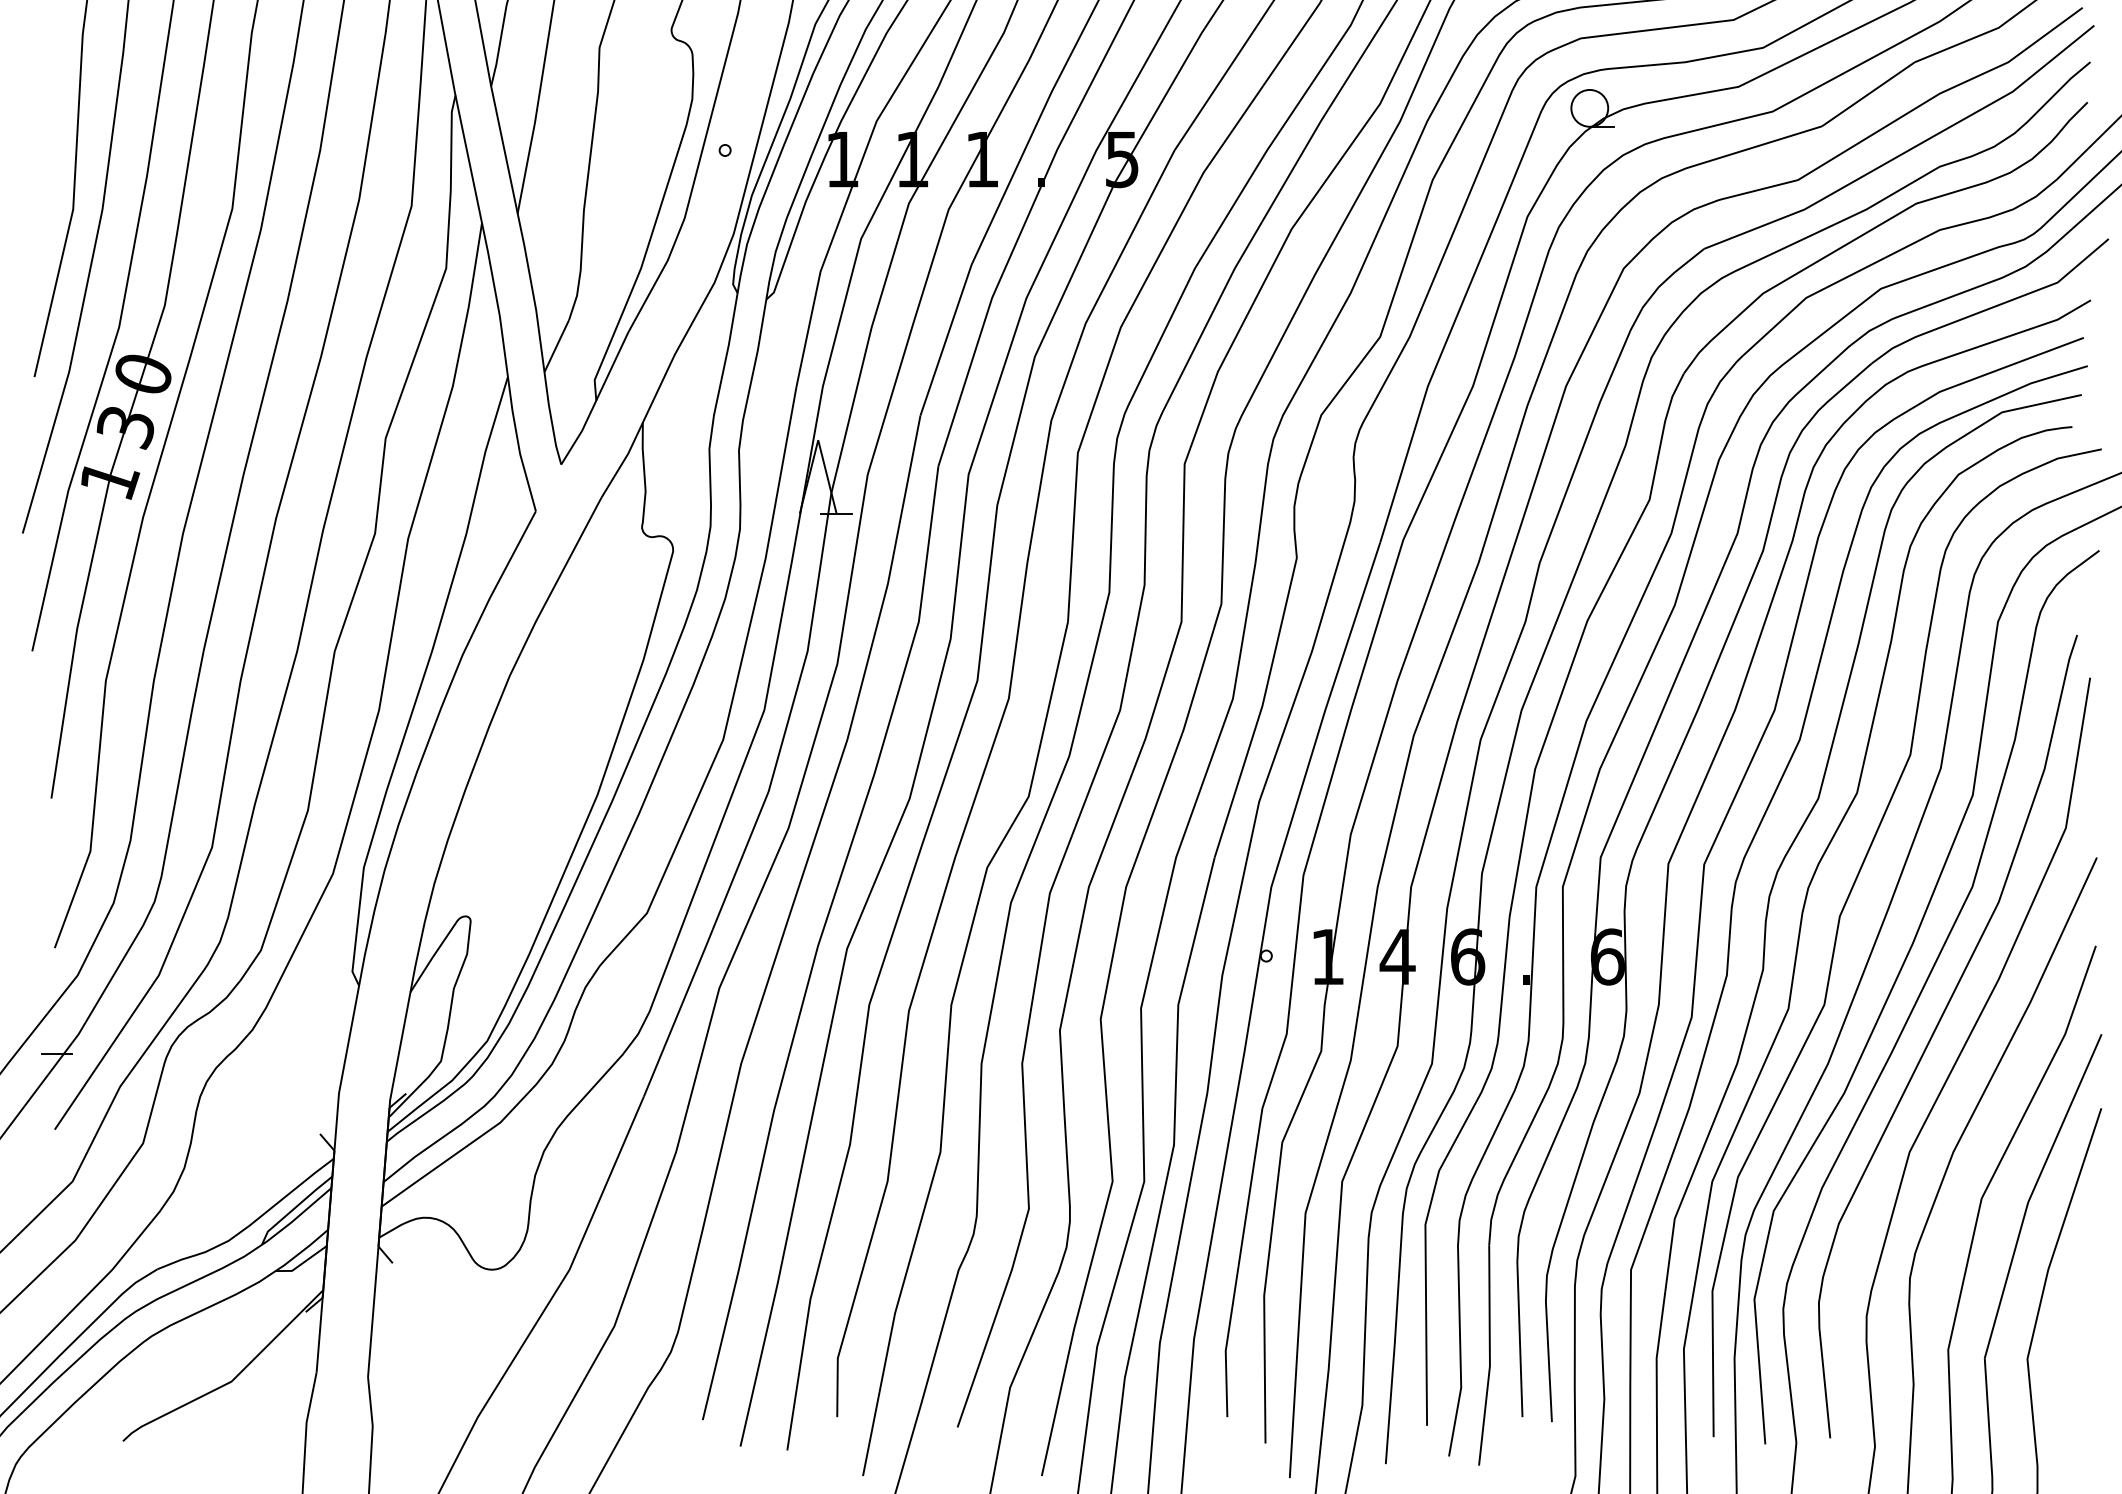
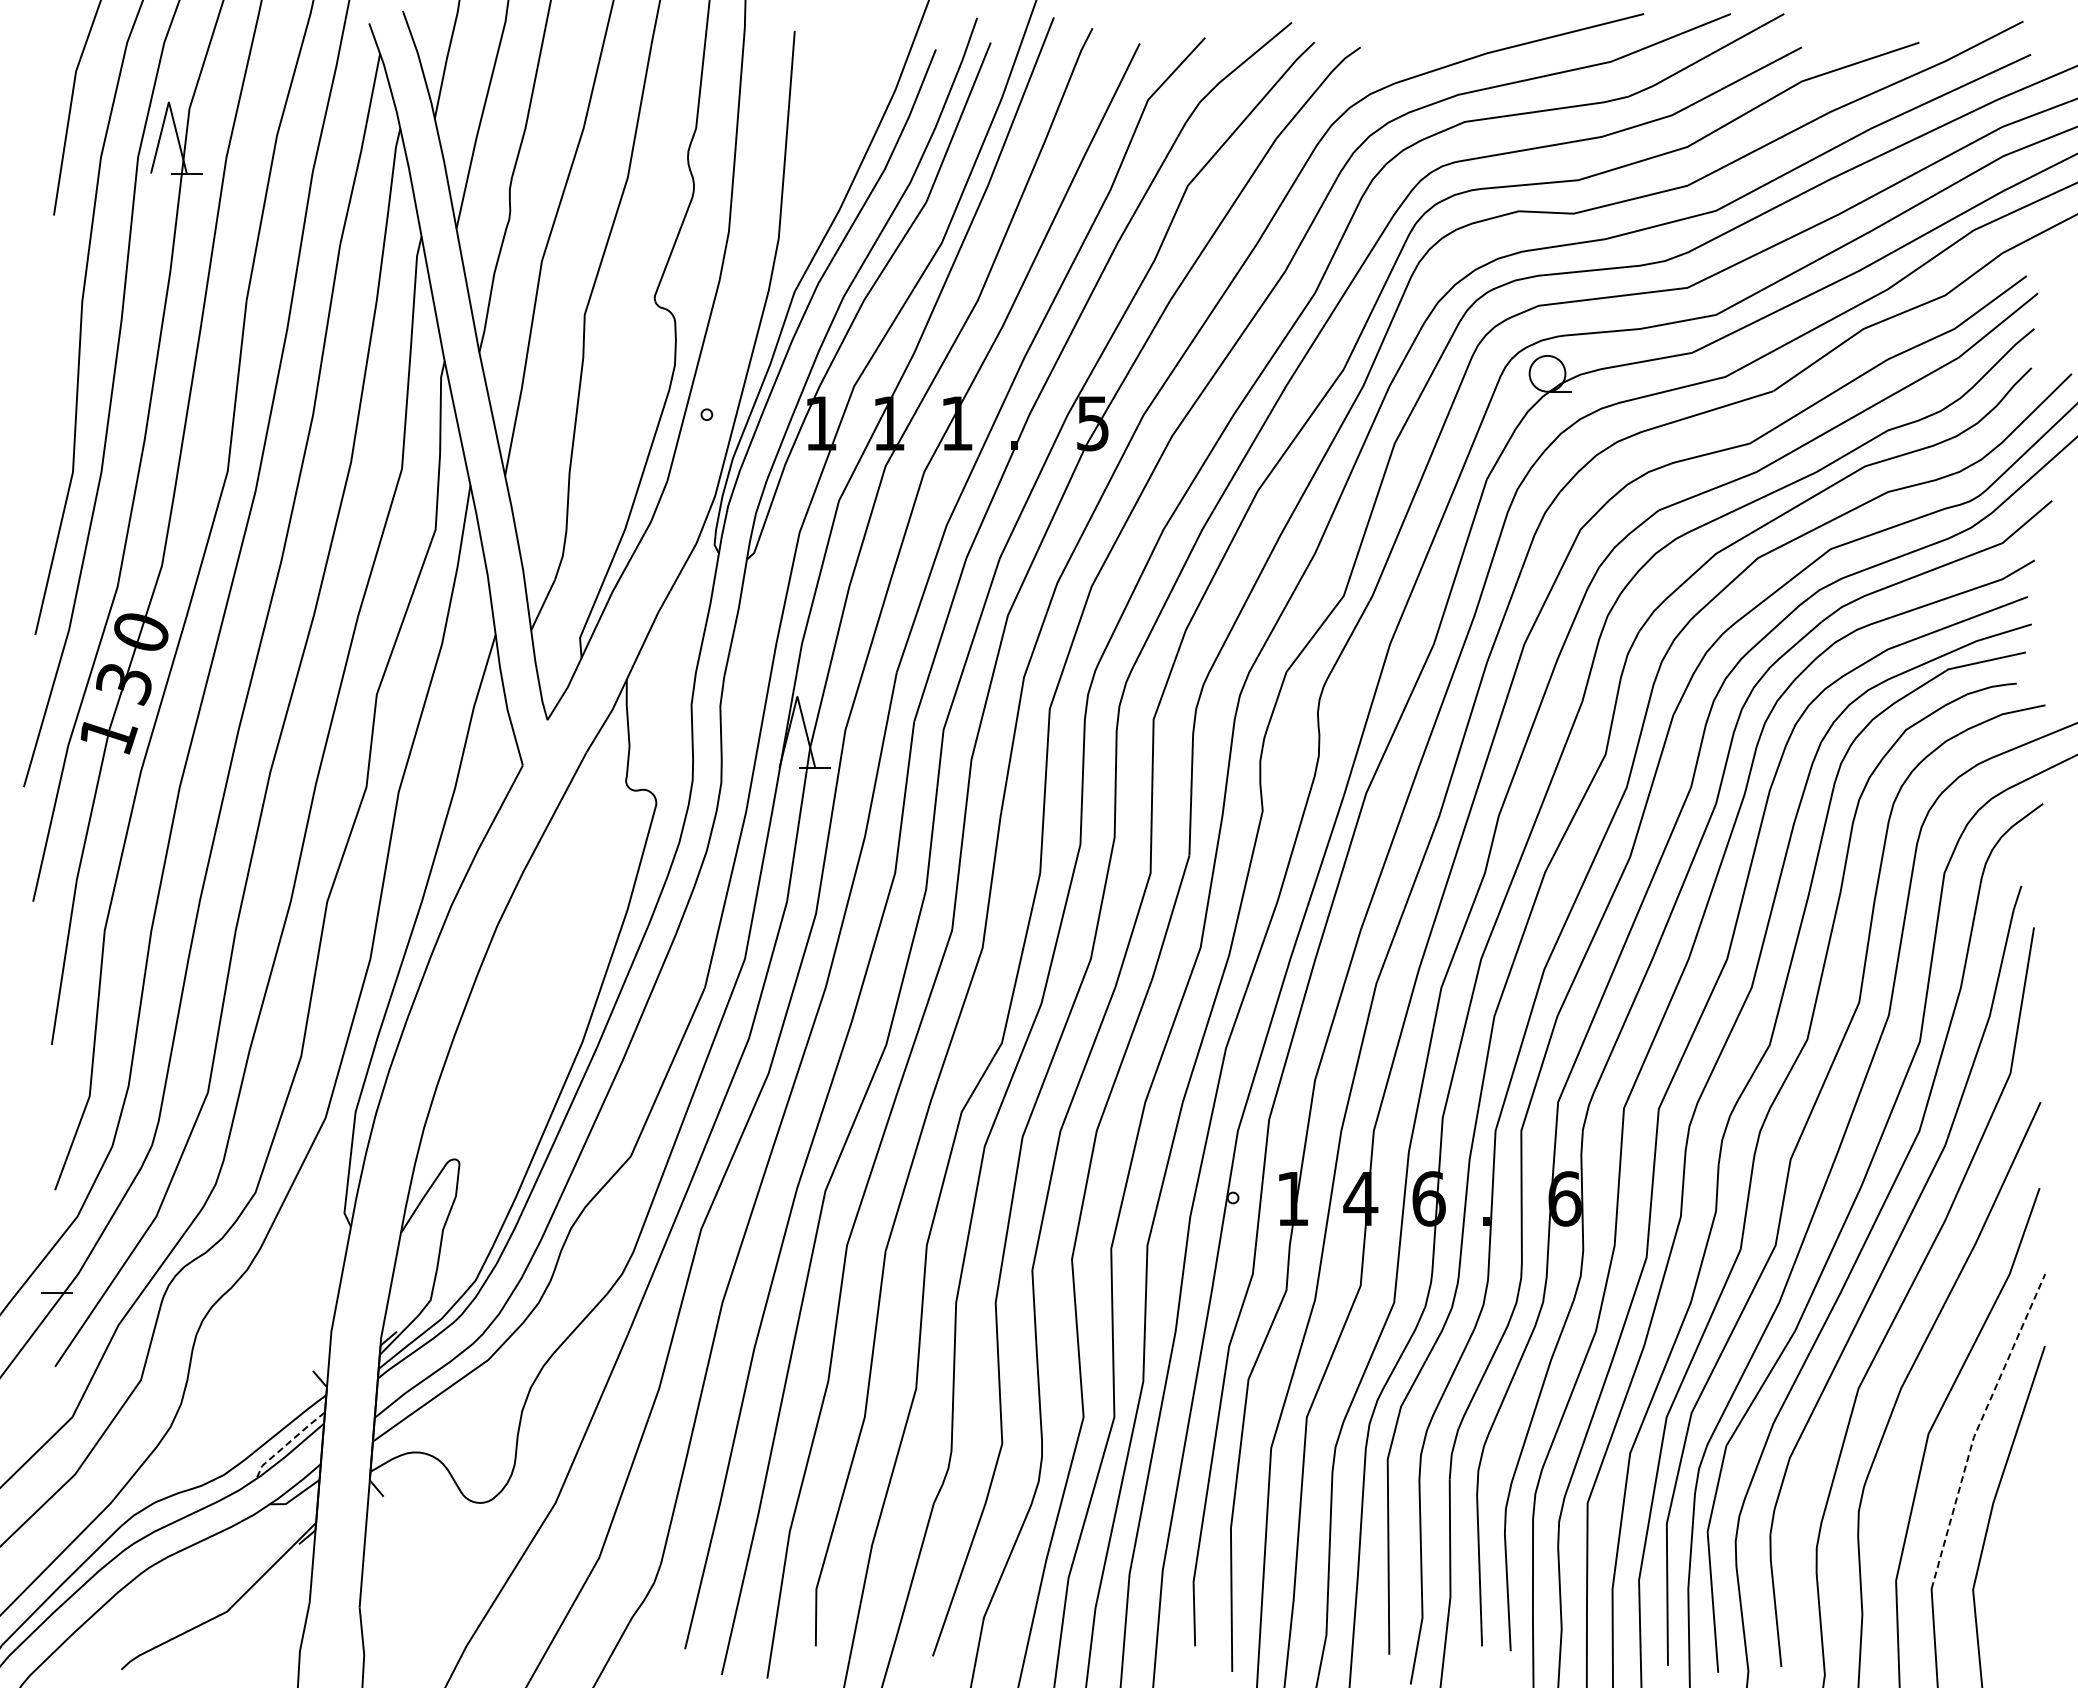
line: (2031, 1193) -> (1977, 1428), solid -> dashed
line: (293, 1208) -> (287, 1443), solid -> dashed

